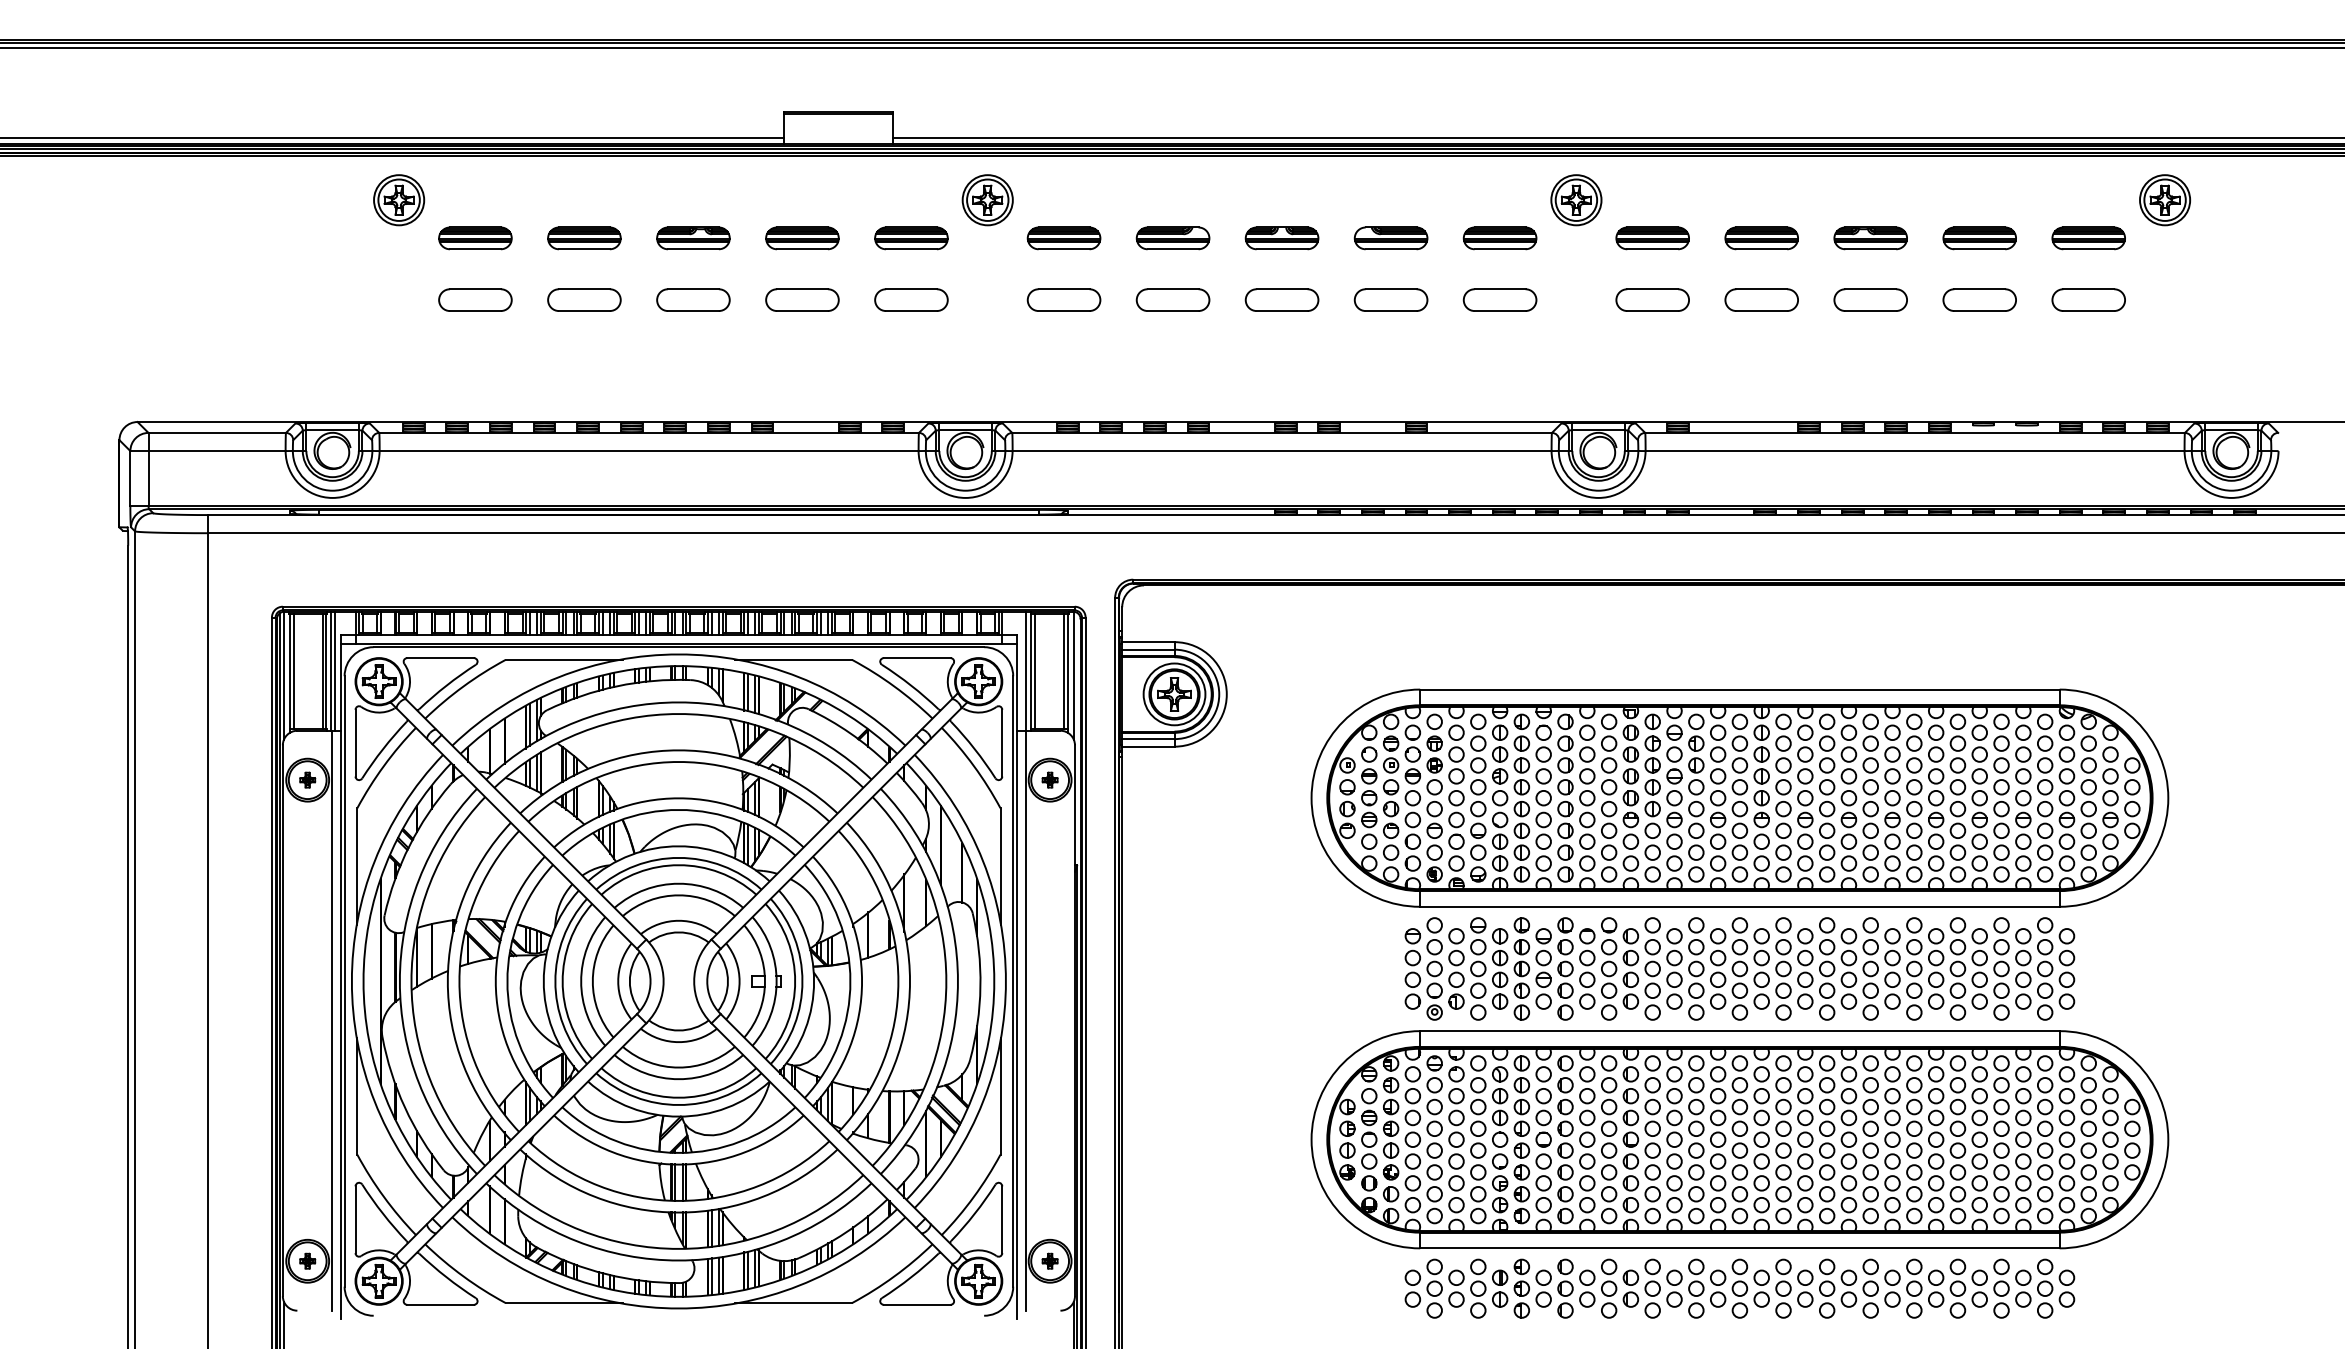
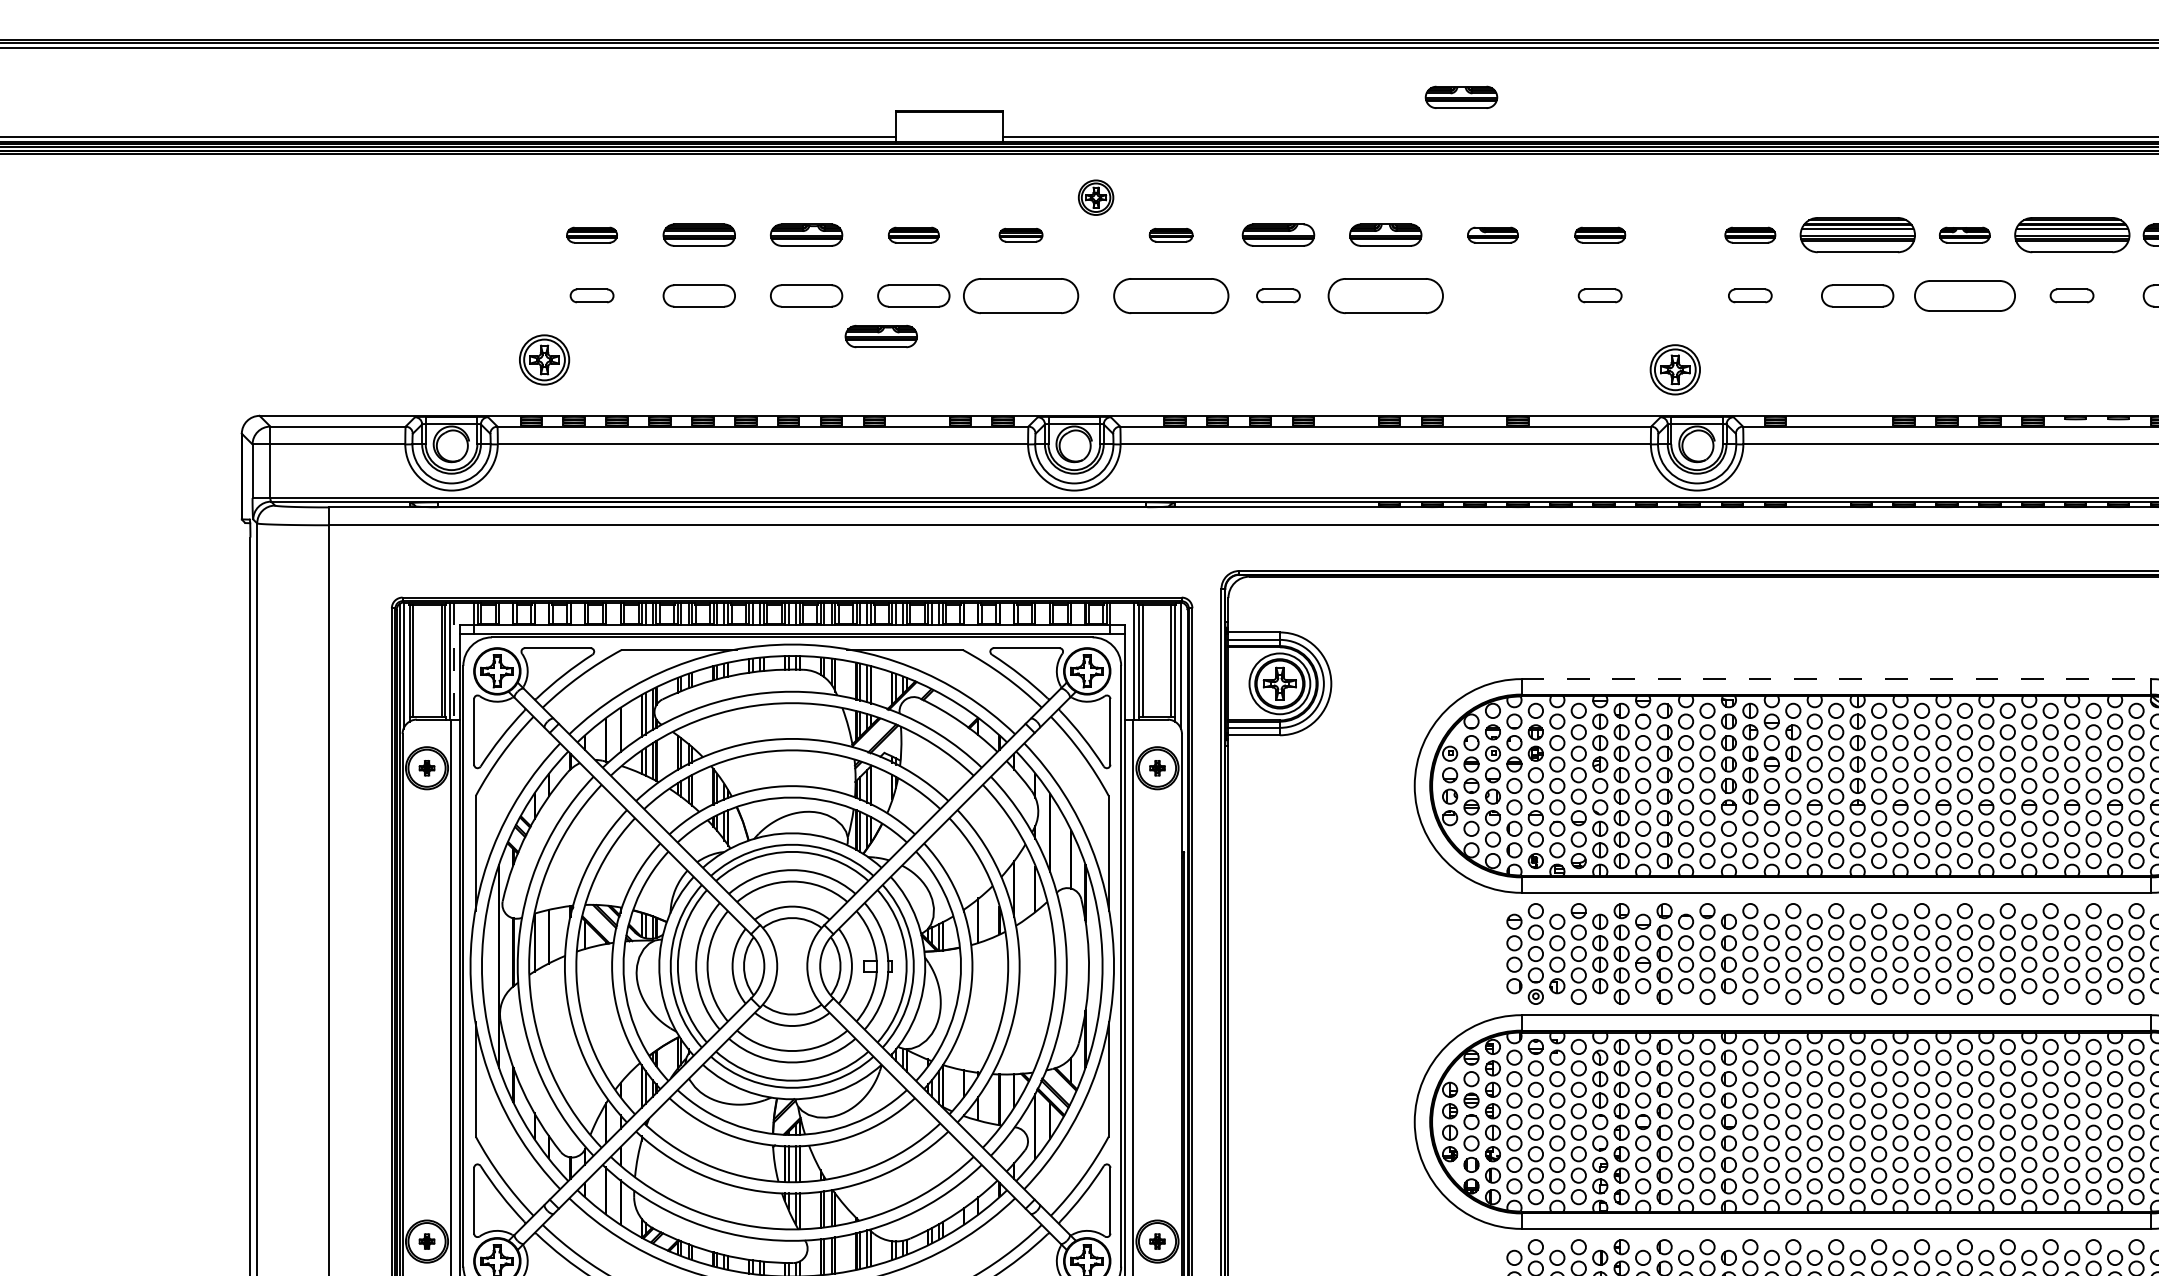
part: (1358, 98) -> (1460, 97), added
part: (399, 200) -> (544, 360), moved
part: (987, 200) -> (1095, 197), size x0.7
part: (1576, 200) -> (1675, 370), moved
part: (475, 238) -> (592, 235), size x0.7
part: (802, 238) -> (913, 235), size x0.7
part: (911, 238) -> (1021, 235), size x0.6
part: (1063, 238) -> (1170, 235), size x0.6
part: (1390, 238) -> (1492, 235), size x0.7
part: (1499, 238) -> (1599, 235), size x0.7
part: (1652, 238) -> (1750, 235), size x0.7
part: (1761, 238) -> (1857, 235), size x1.6
part: (1870, 238) -> (1964, 235), size x0.7
part: (1979, 238) -> (2071, 235), size x1.6
part: (475, 299) -> (592, 295), size x0.6
part: (911, 299) -> (1021, 295), size x1.6
part: (1063, 299) -> (1170, 295), size x1.6
part: (1172, 299) -> (1277, 295), size x0.6
part: (1281, 299) -> (1385, 295), size x1.6
part: (1390, 299) -> (1492, 295), removed
part: (1499, 299) -> (1599, 295), size x0.6
part: (1652, 299) -> (1750, 295), size x0.6
part: (1870, 299) -> (1964, 295), size x1.4
part: (1979, 299) -> (2071, 295), size x0.6
part: (769, 341) -> (881, 336), added
line: (335, 671) -> (454, 661), solid -> dashed
line: (1739, 689) -> (1835, 679), solid -> dashed

